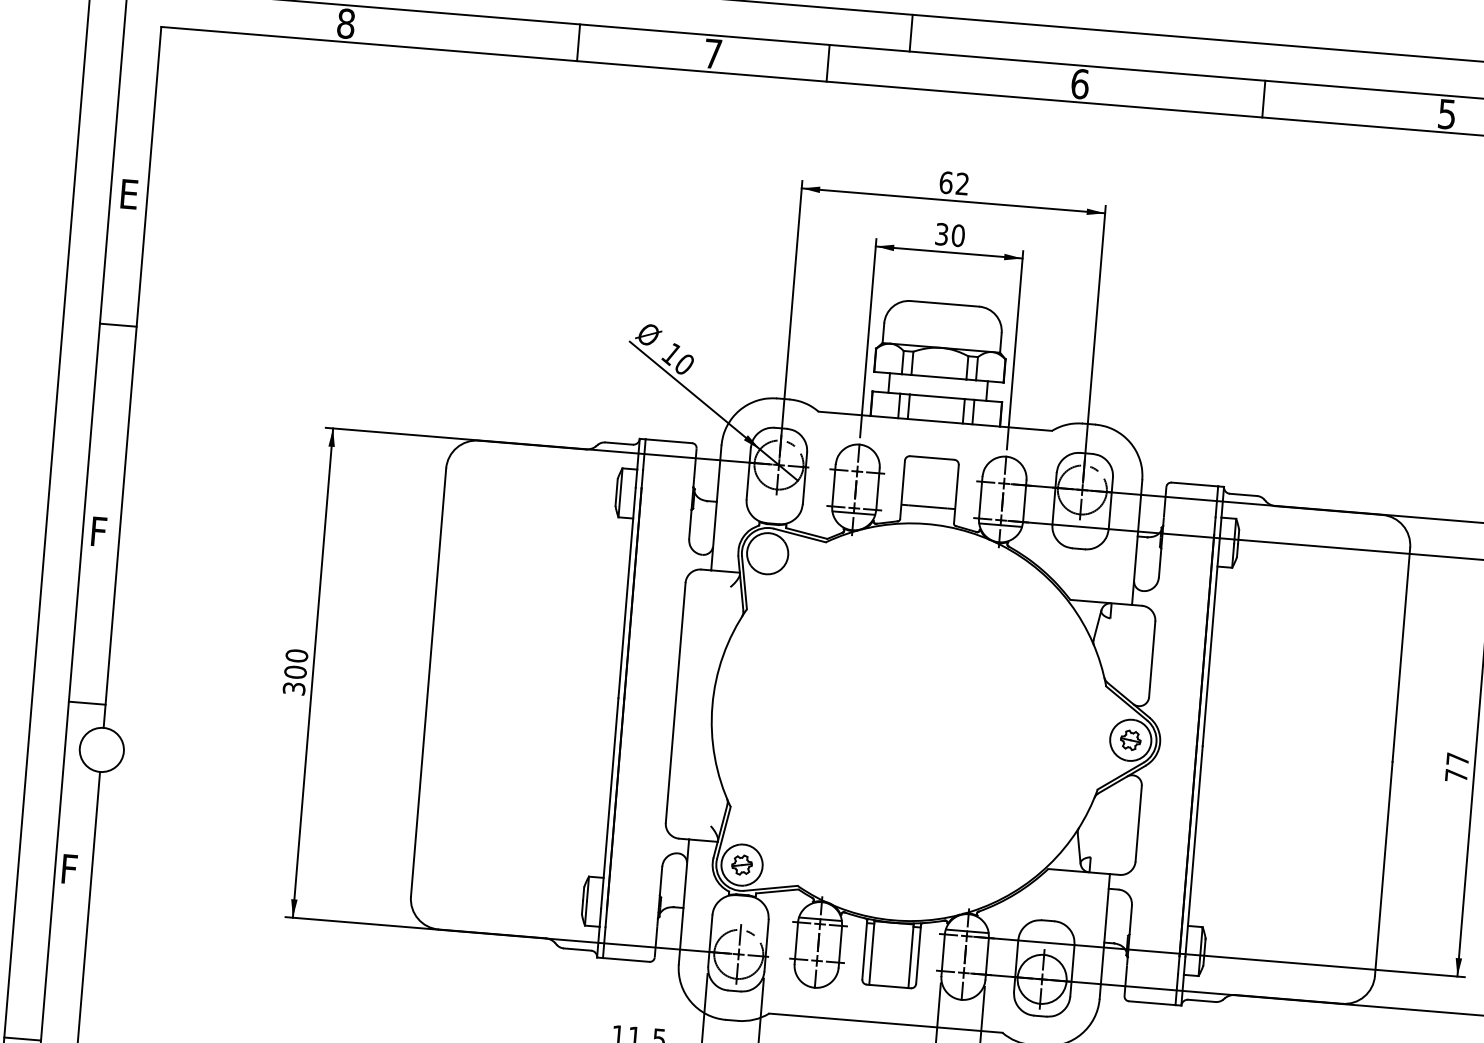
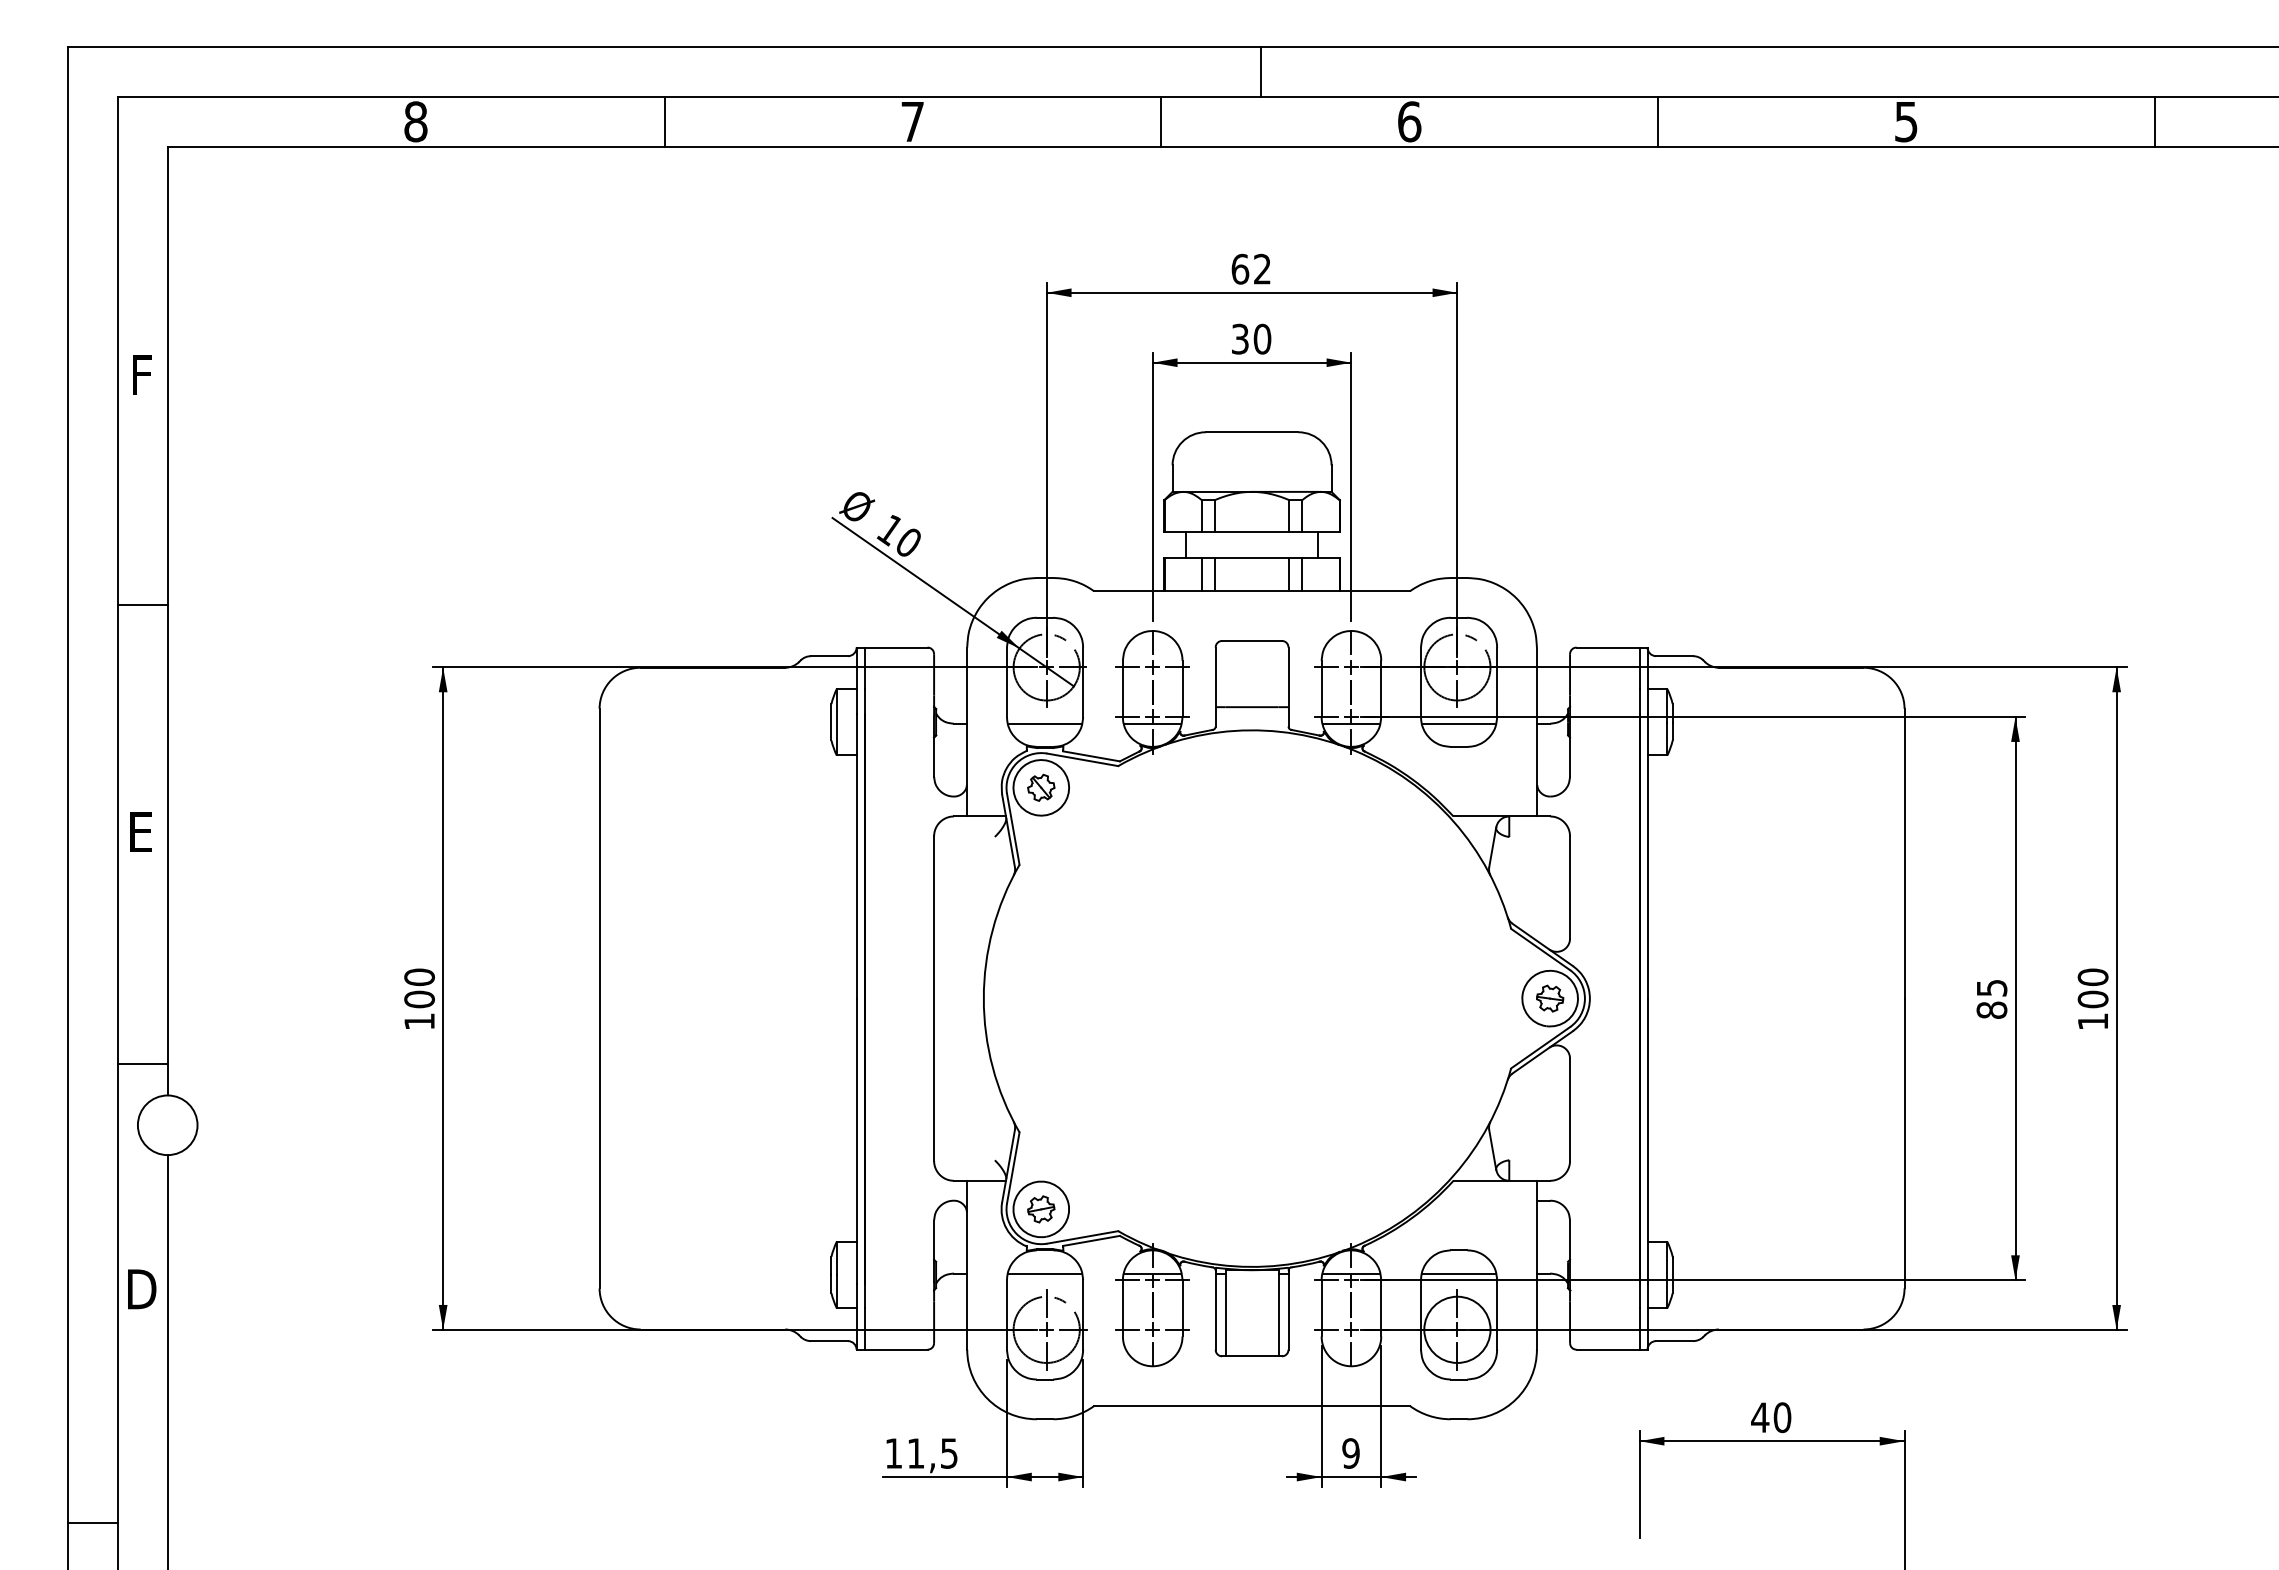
line: (911, 32) -> (1260, 71), moved
line: (578, 42) -> (664, 121), moved
line: (828, 63) -> (1161, 121), moved
text: (131, 193) -> (145, 374), E -> F
line: (118, 325) -> (142, 605), moved
line: (773, 506) -> (1044, 723), added
text: (101, 531) -> (143, 831), F -> E
line: (1079, 531) -> (1458, 723), added
part: (767, 553) -> (1041, 787), added
text: (294, 688) -> (419, 1021), 300 -> 100
text: (1456, 767) -> (1991, 999), 77 -> 85
text: (73, 869) -> (142, 1289), F -> D
line: (740, 912) -> (1044, 1273), added
line: (1046, 937) -> (1458, 1273), added

